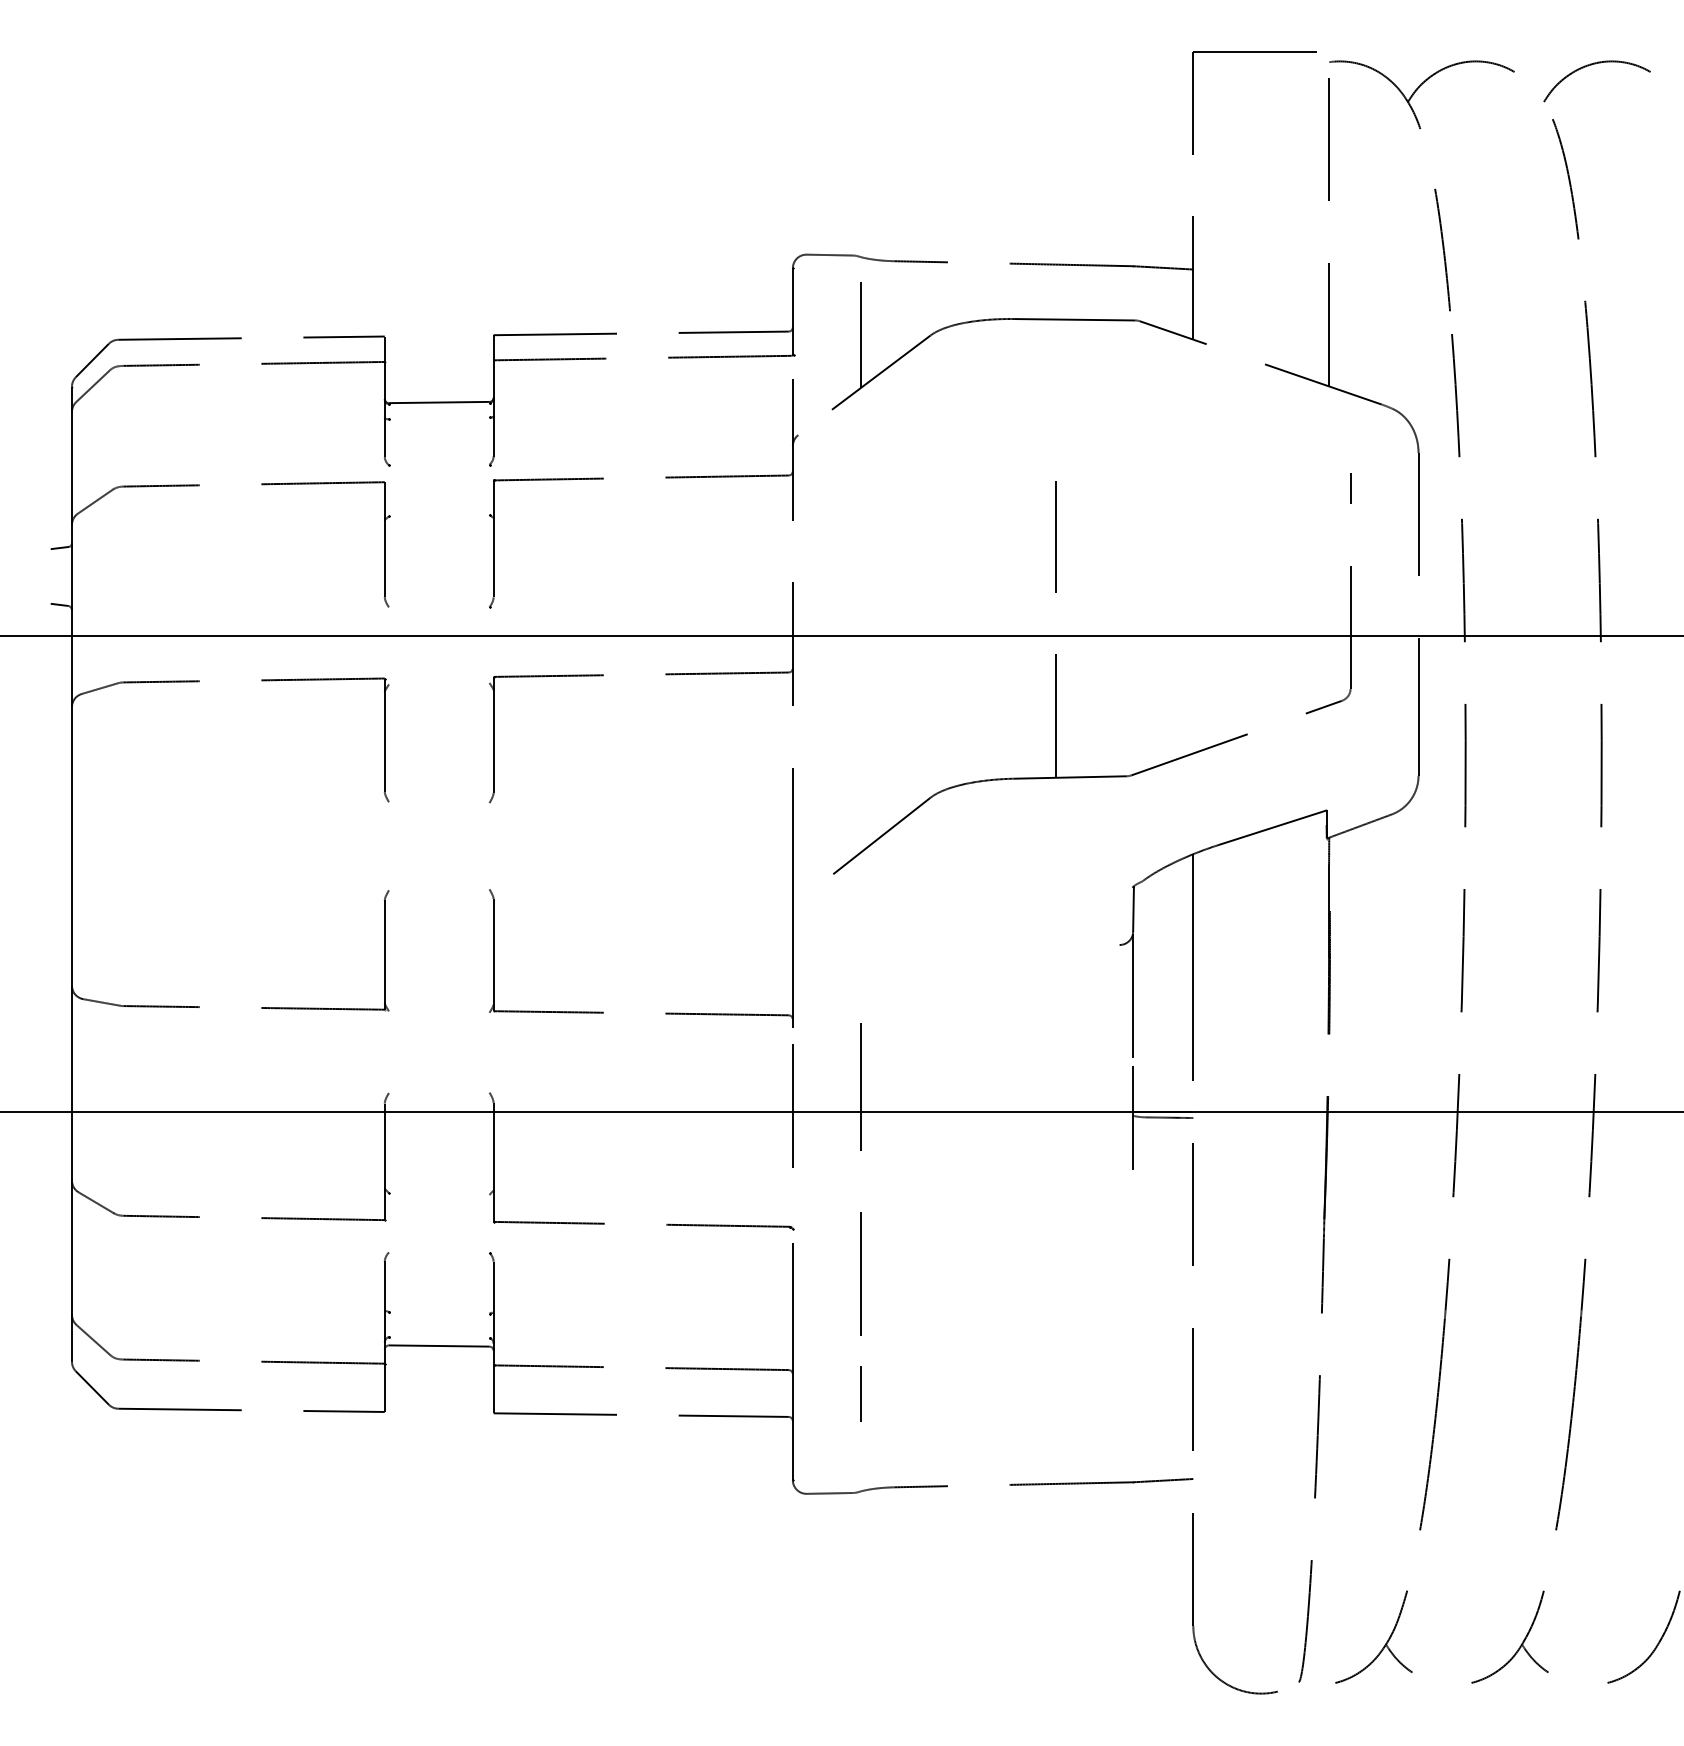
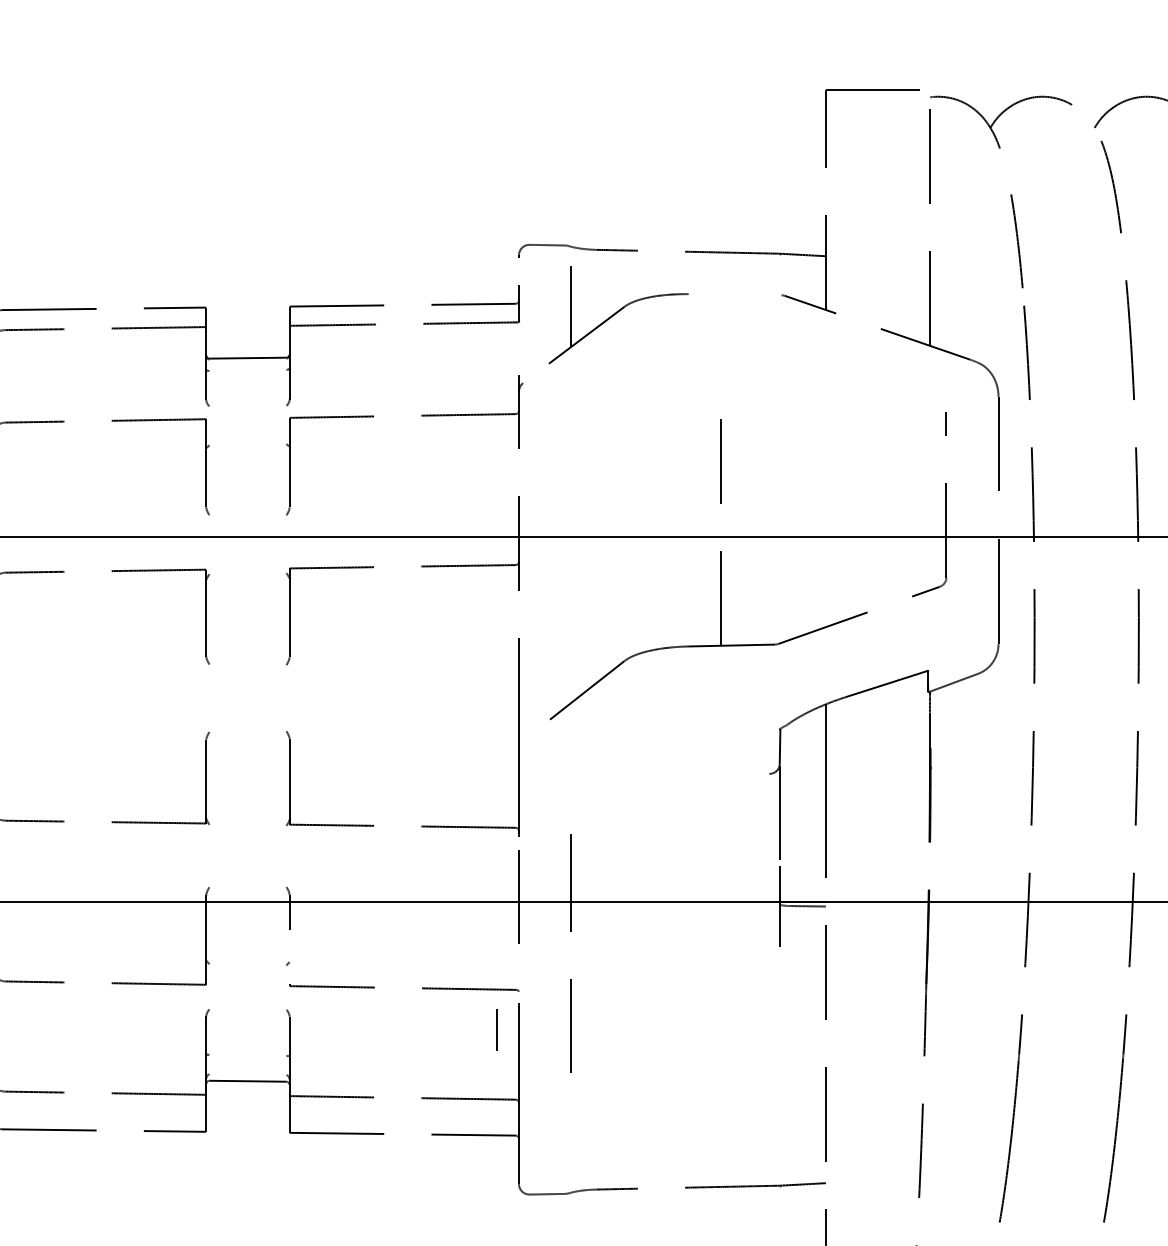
line: (792, 288) -> (518, 270), removed
line: (1074, 319) -> (734, 294), removed
line: (792, 401) -> (518, 357), removed
line: (493, 1183) -> (289, 956), removed
line: (860, 1393) -> (496, 1029), moved

